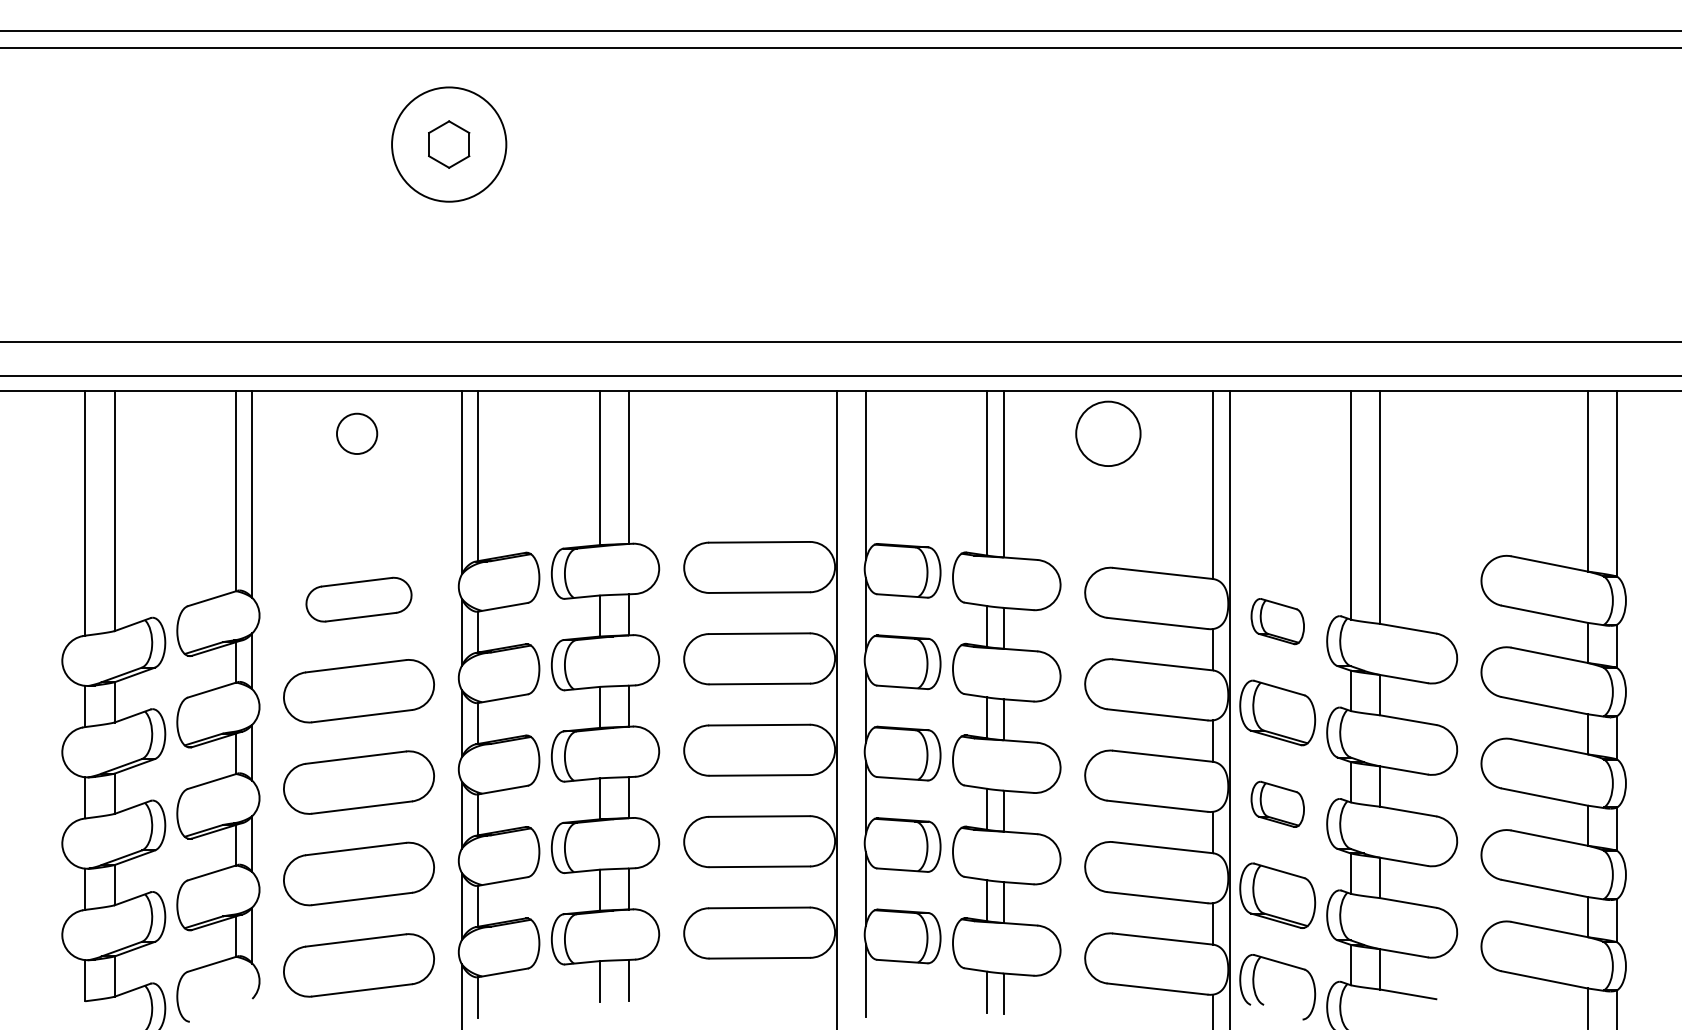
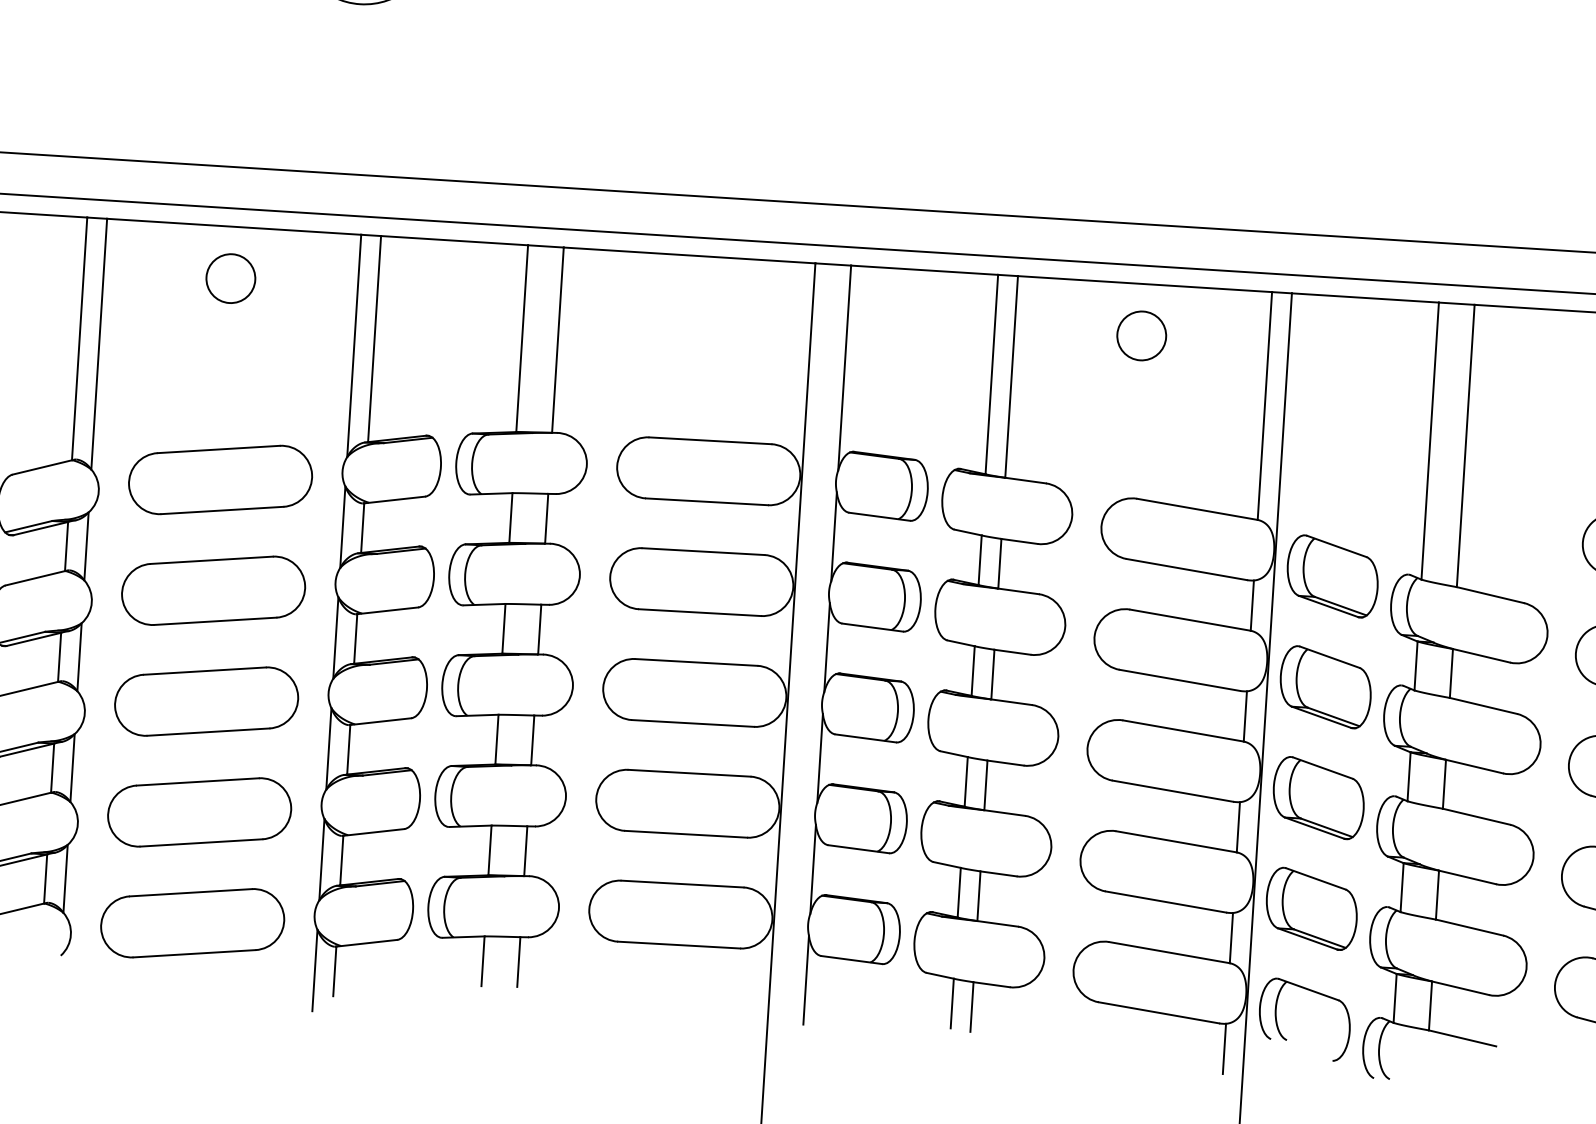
circle: (1108, 433) -> (1141, 335), size x0.62
part: (358, 599) -> (219, 479), size x1.43
part: (1277, 621) -> (1332, 576), size x1.43
part: (1277, 804) -> (1318, 798), size x1.43

